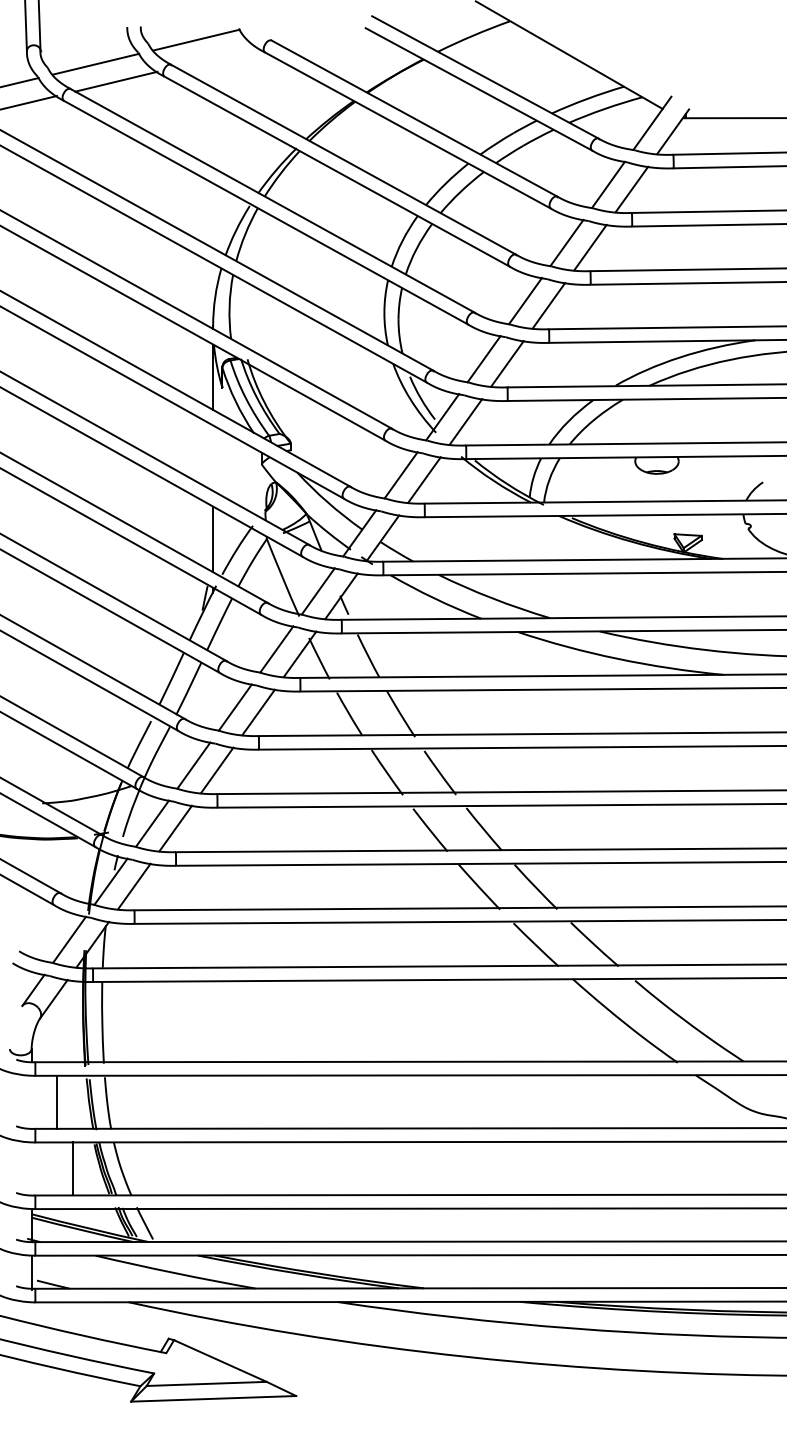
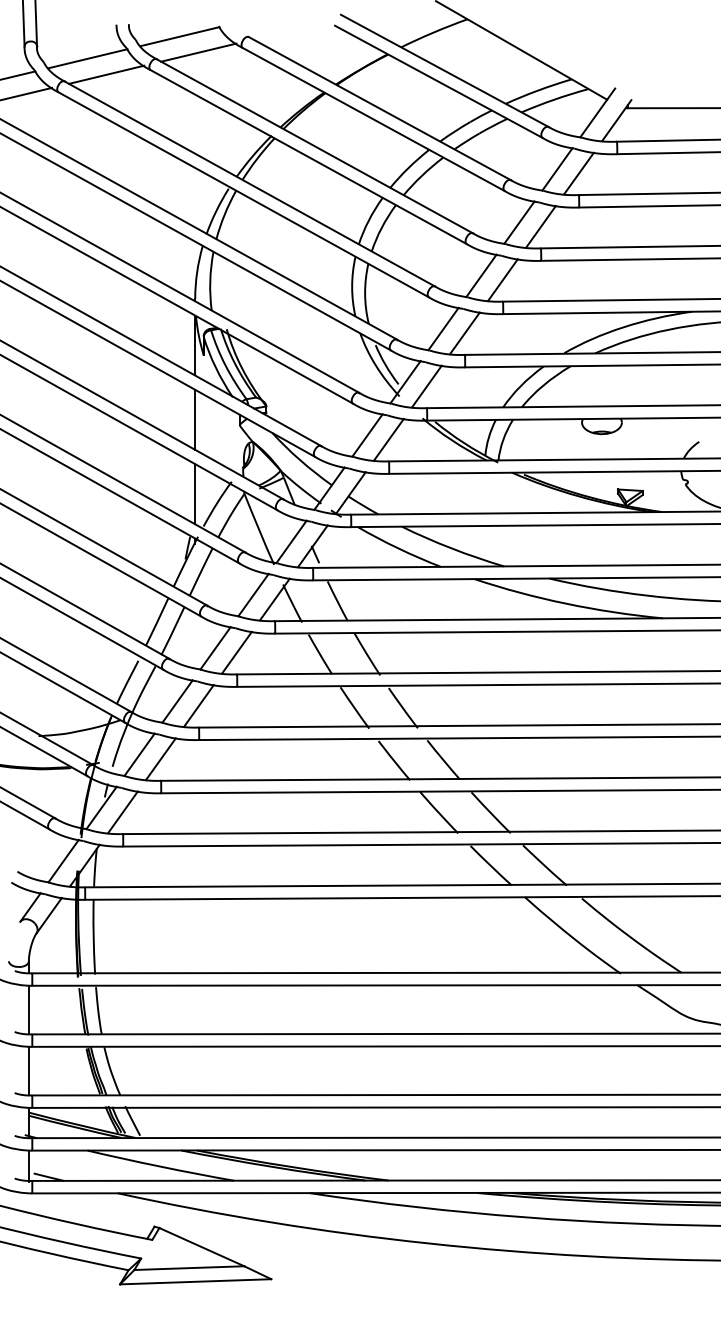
line: (216, 57) -> (198, 52), added
line: (213, 458) -> (195, 420), added
line: (56, 1101) -> (28, 1009), moved
line: (72, 1168) -> (28, 1070), moved

